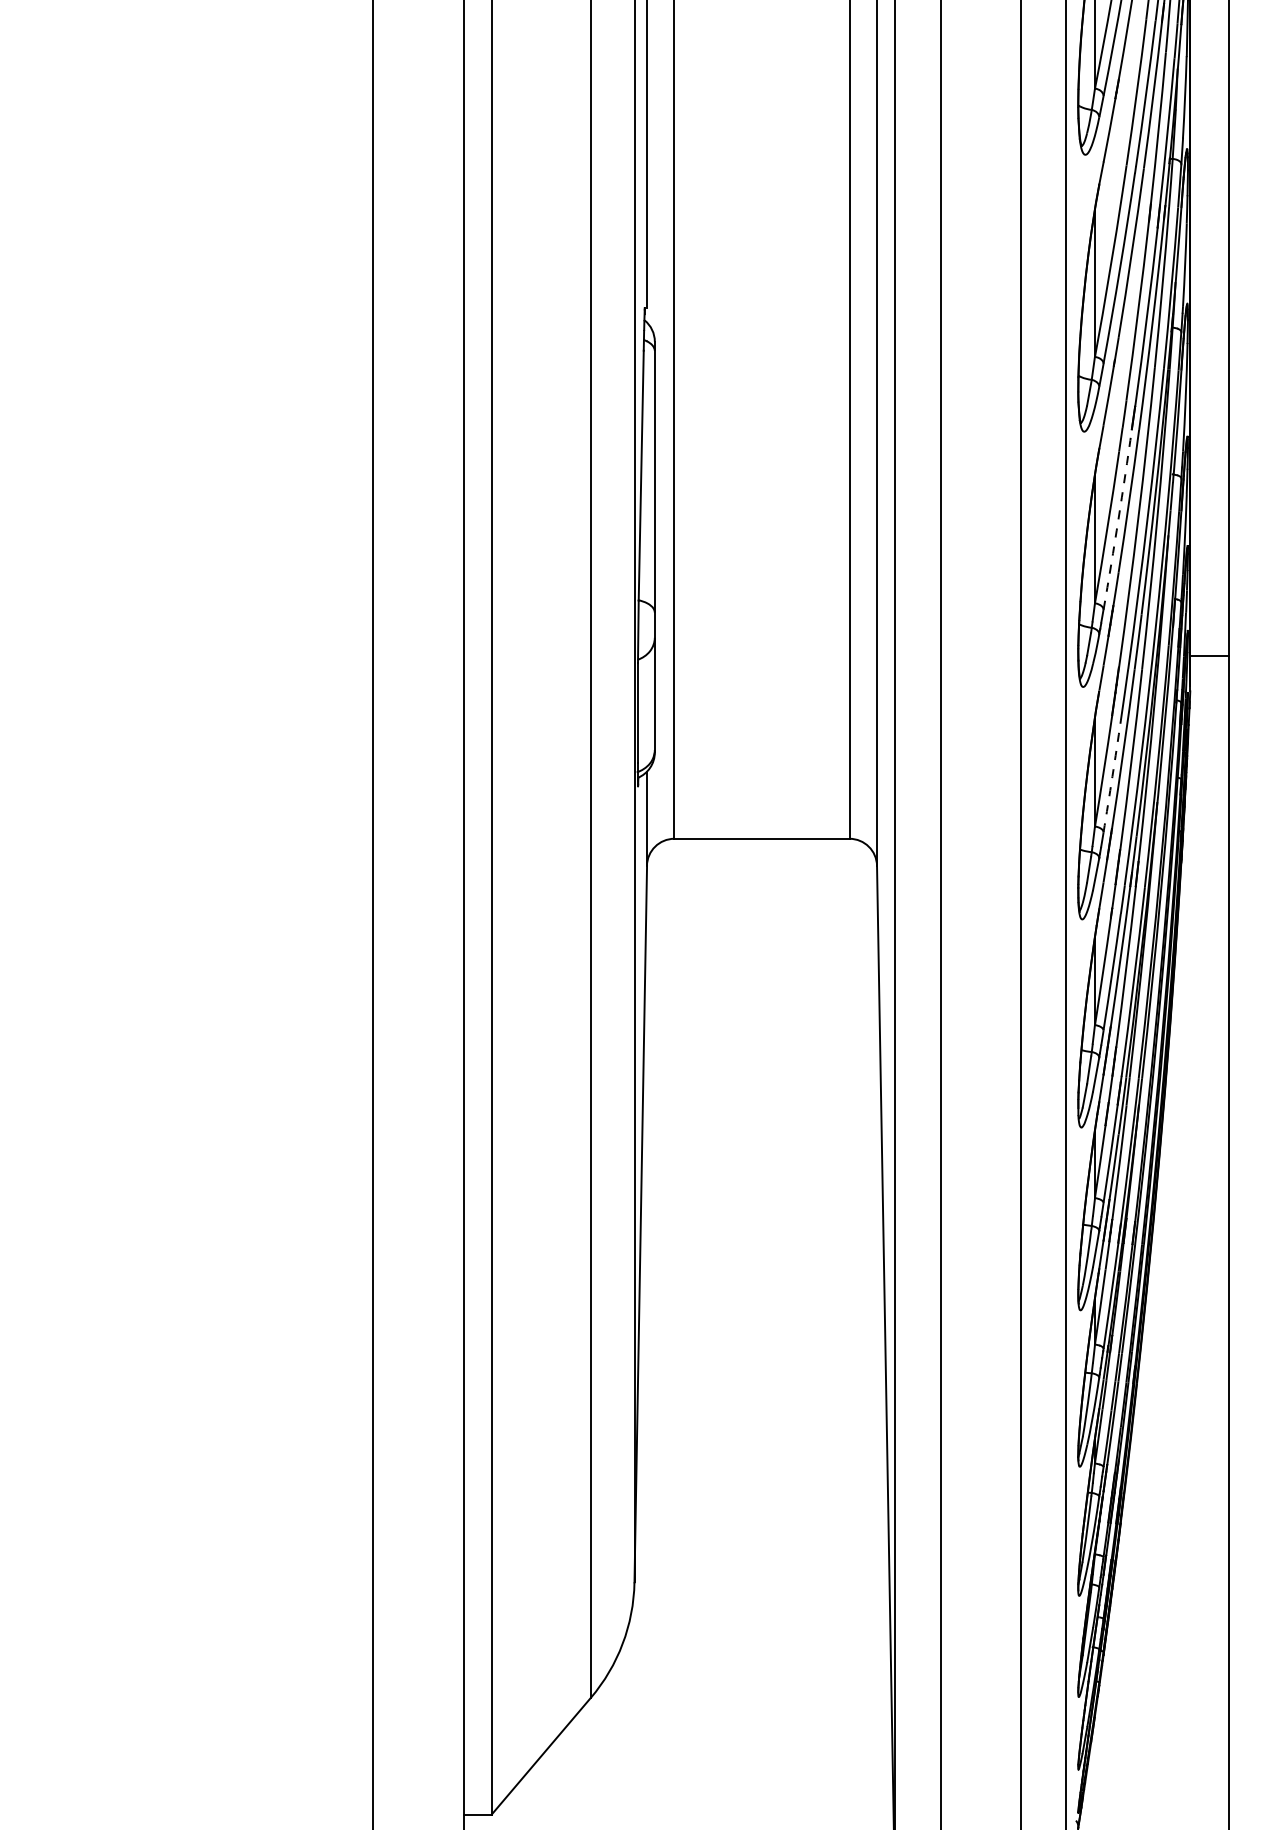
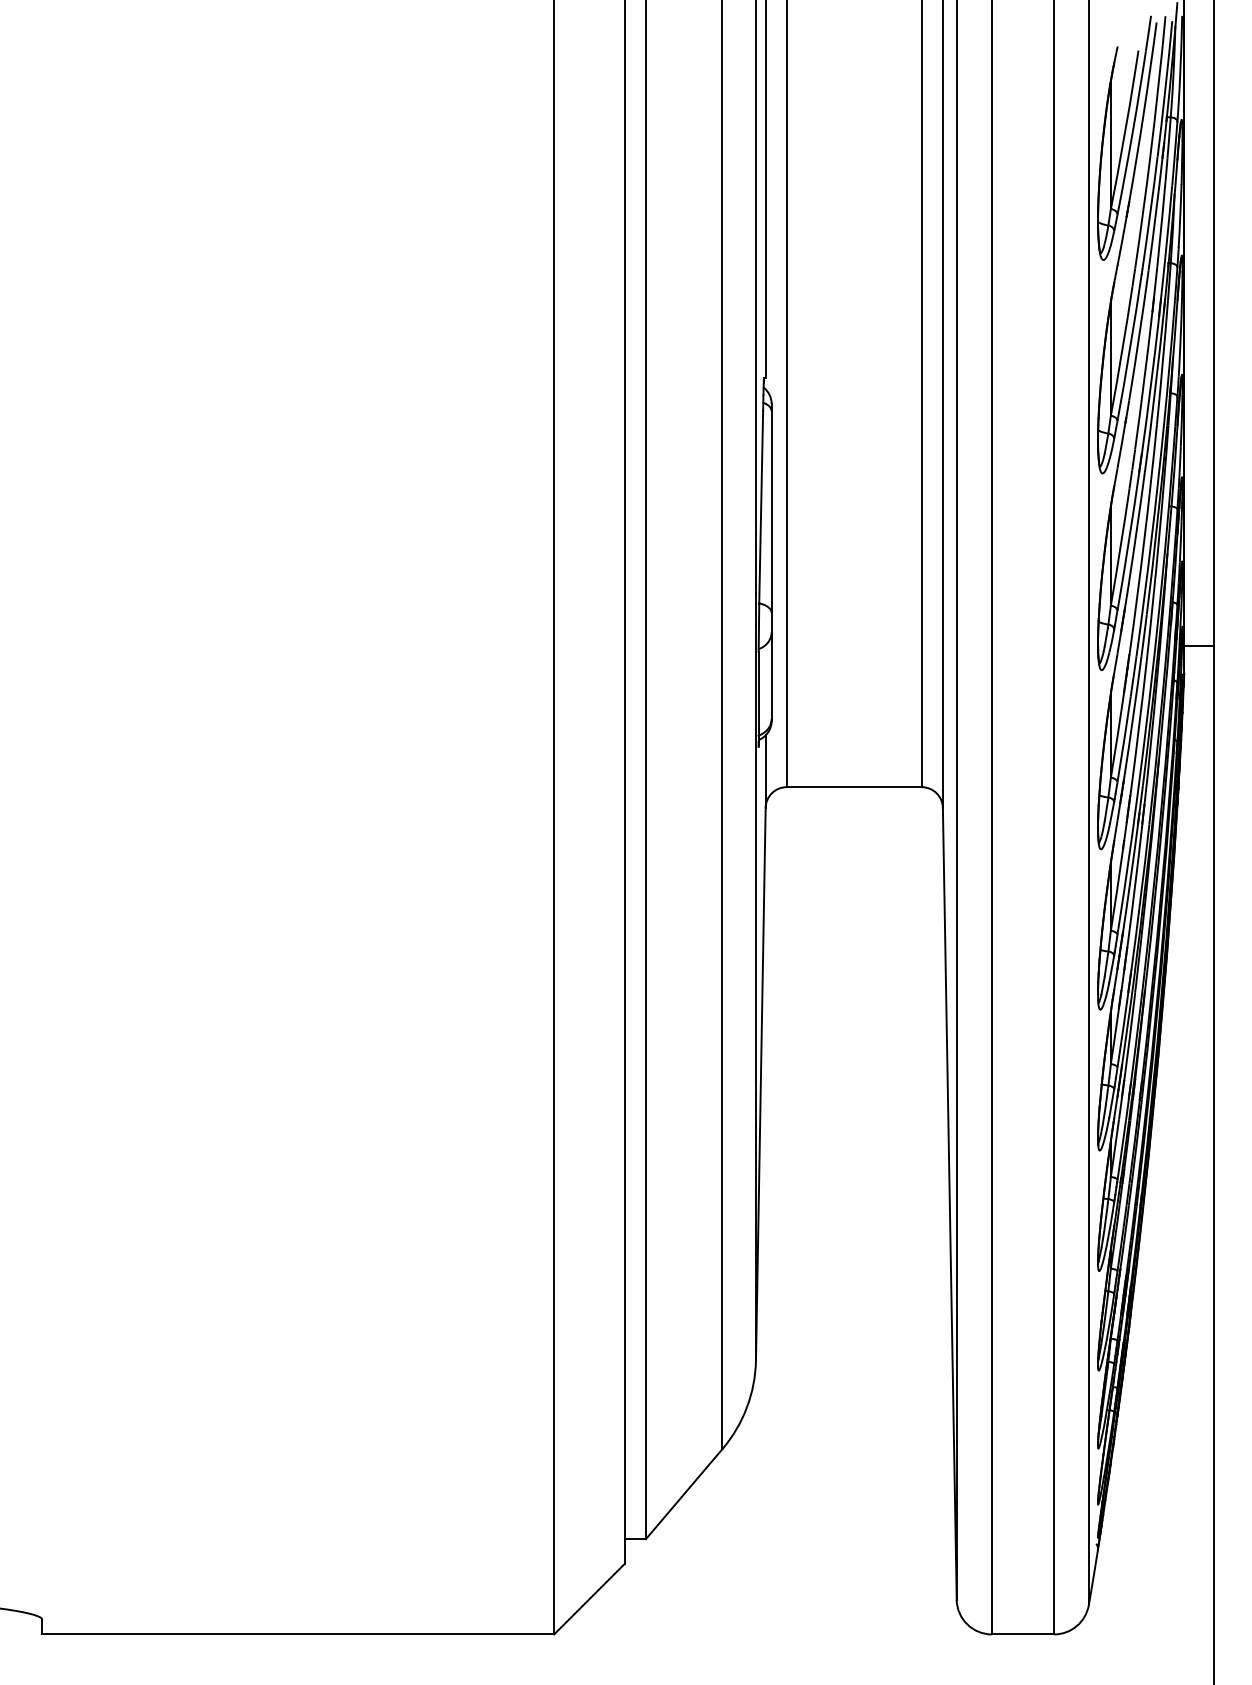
arc: (1117, 520) -> (1128, 541), dashed -> solid
arc: (1112, 776) -> (1124, 739), dashed -> solid

